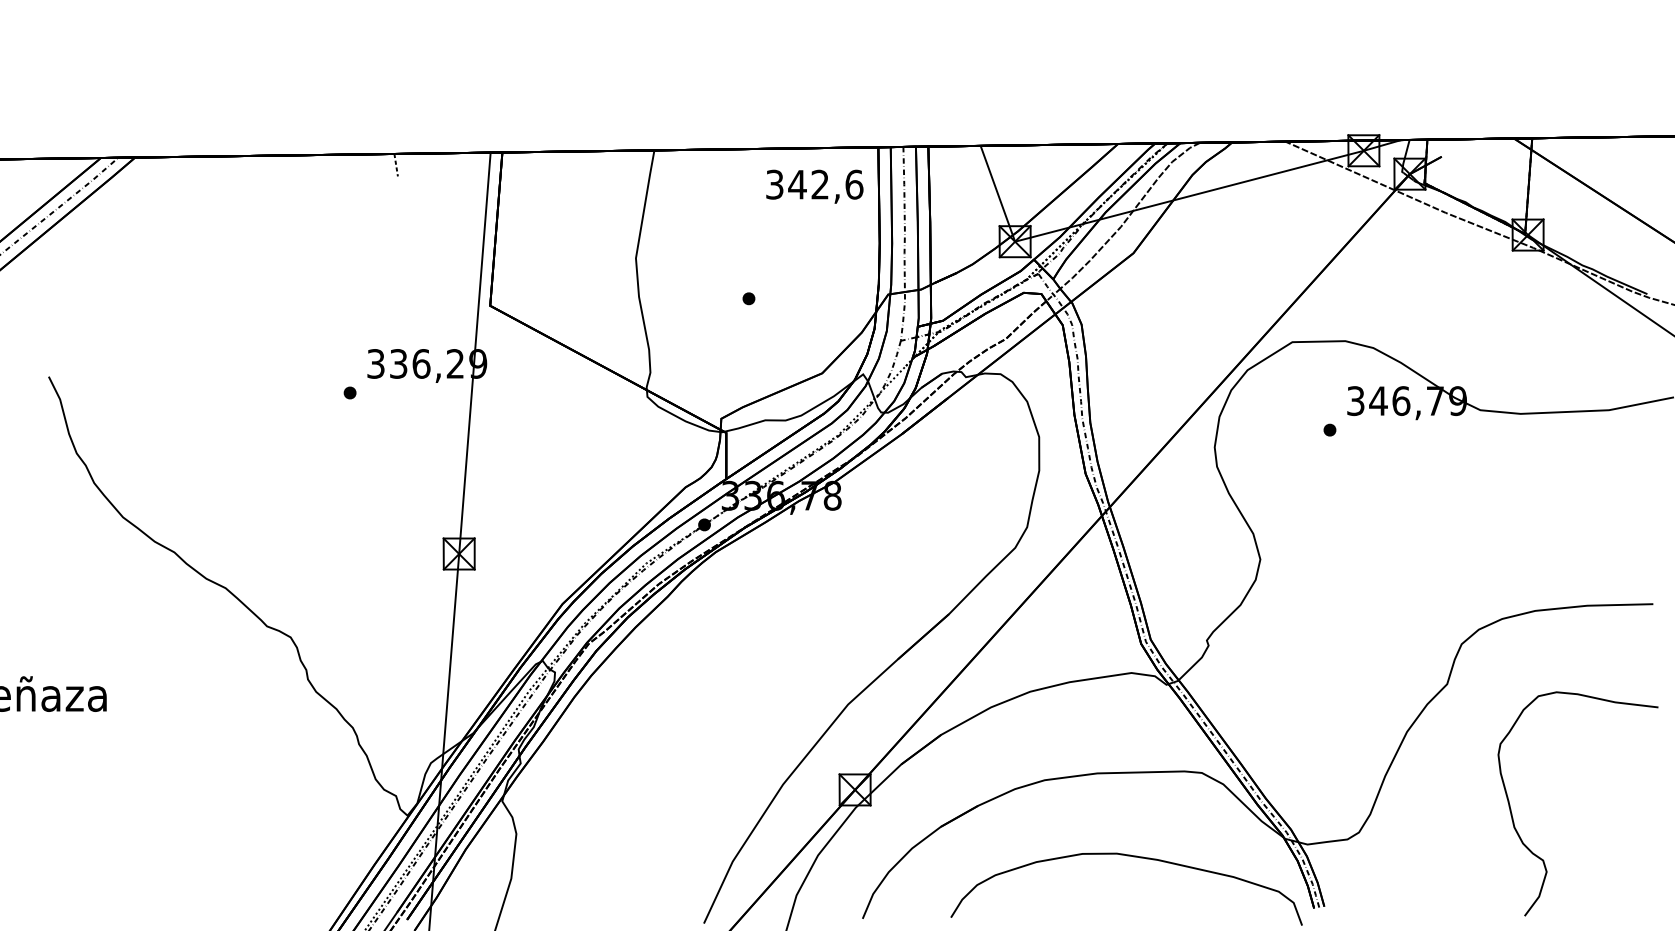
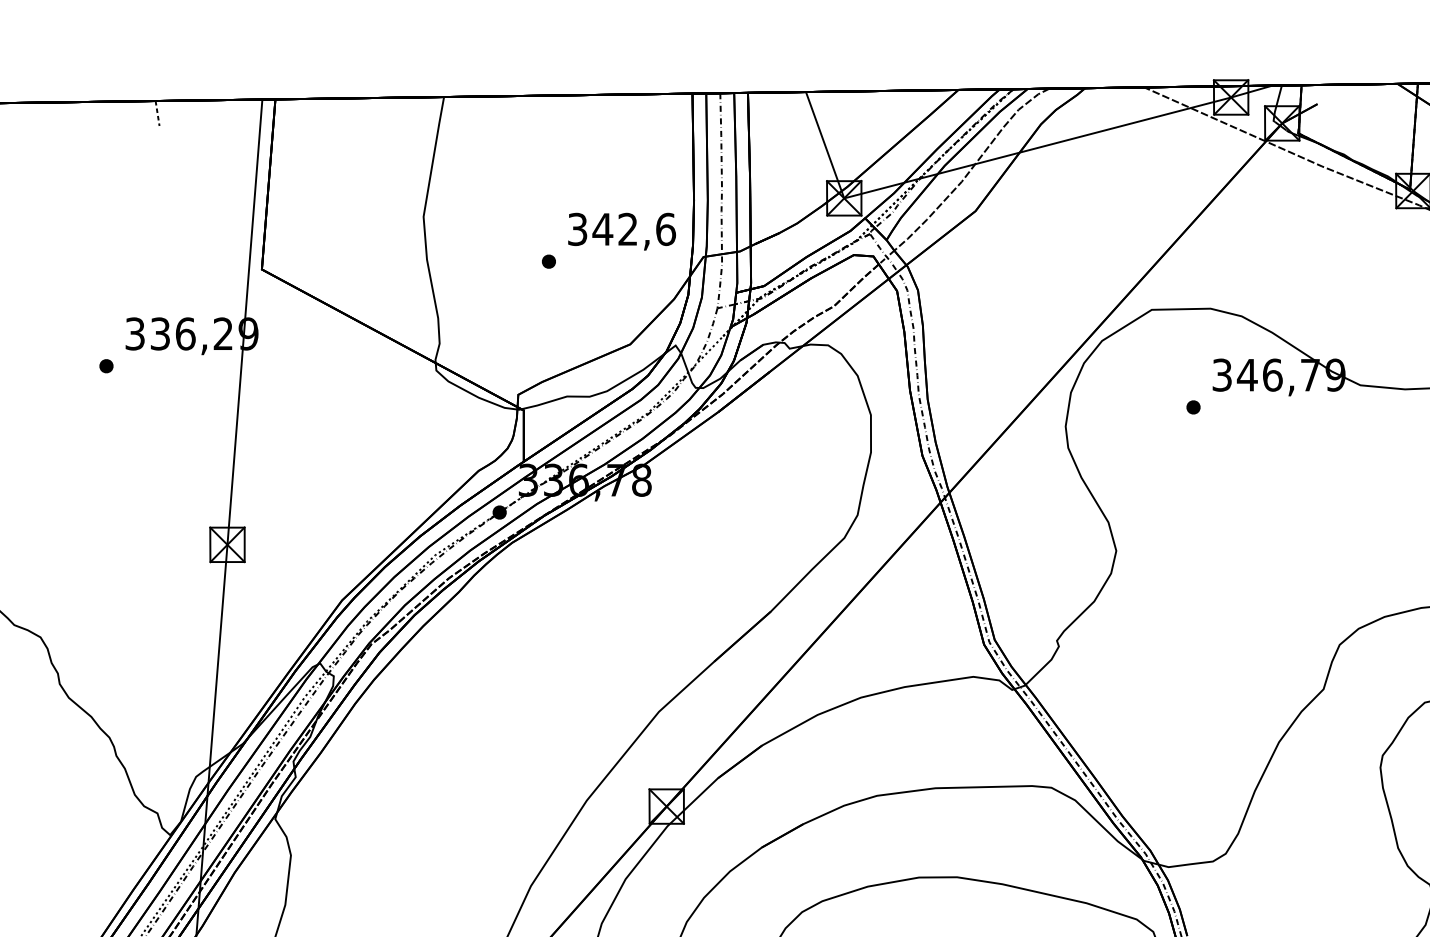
text: (814, 186) -> (621, 231), moved

